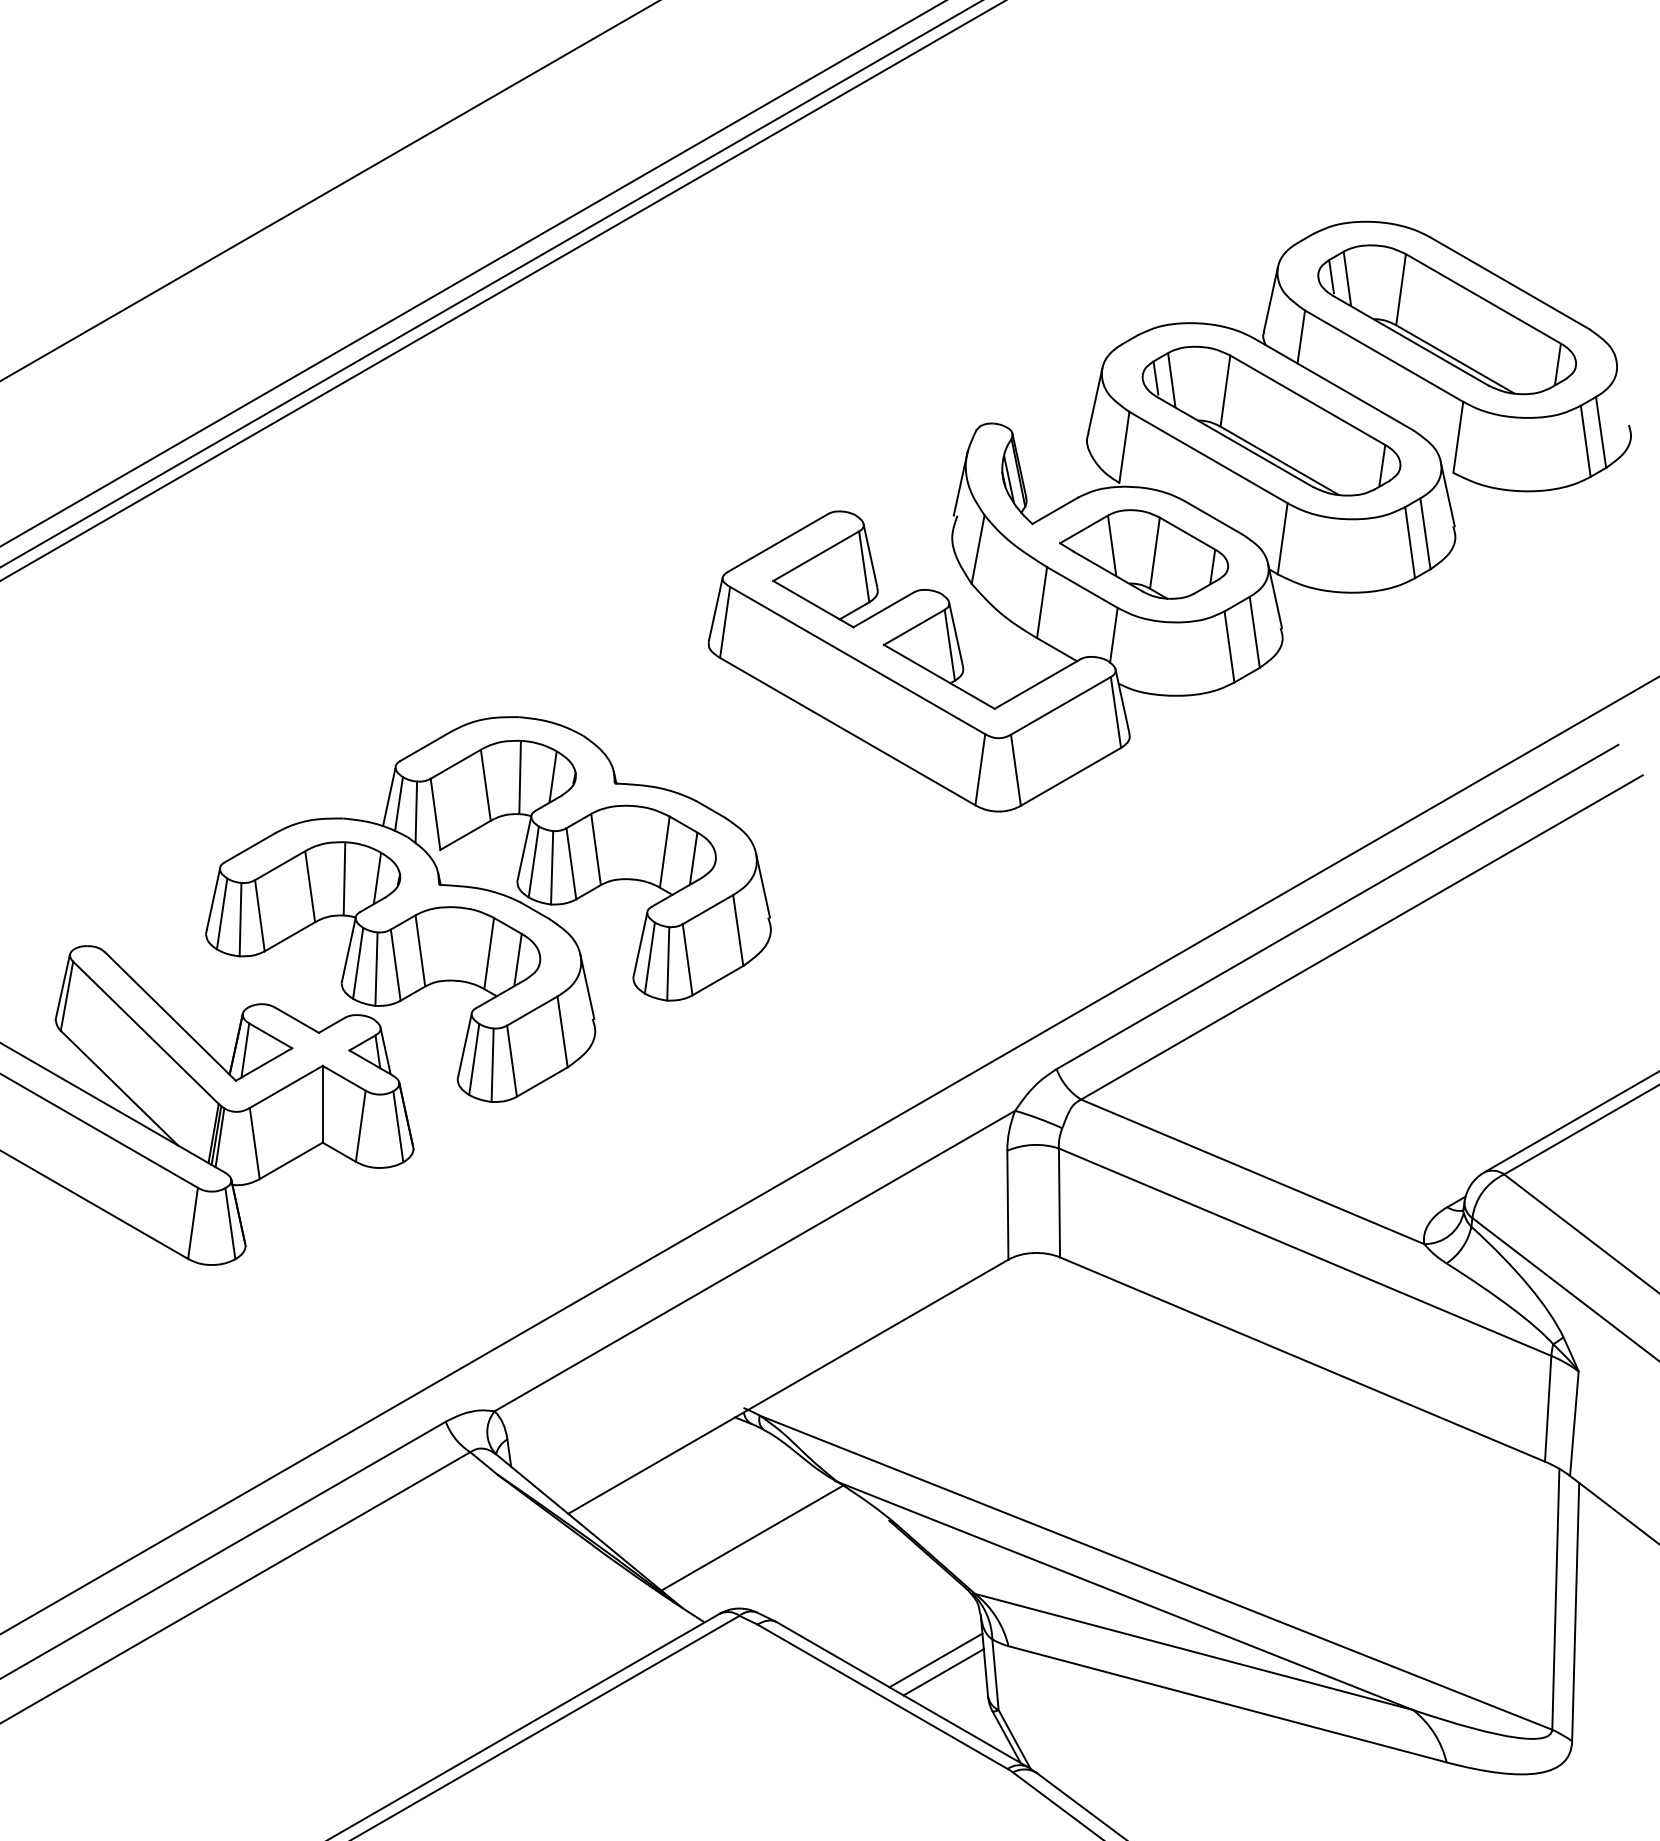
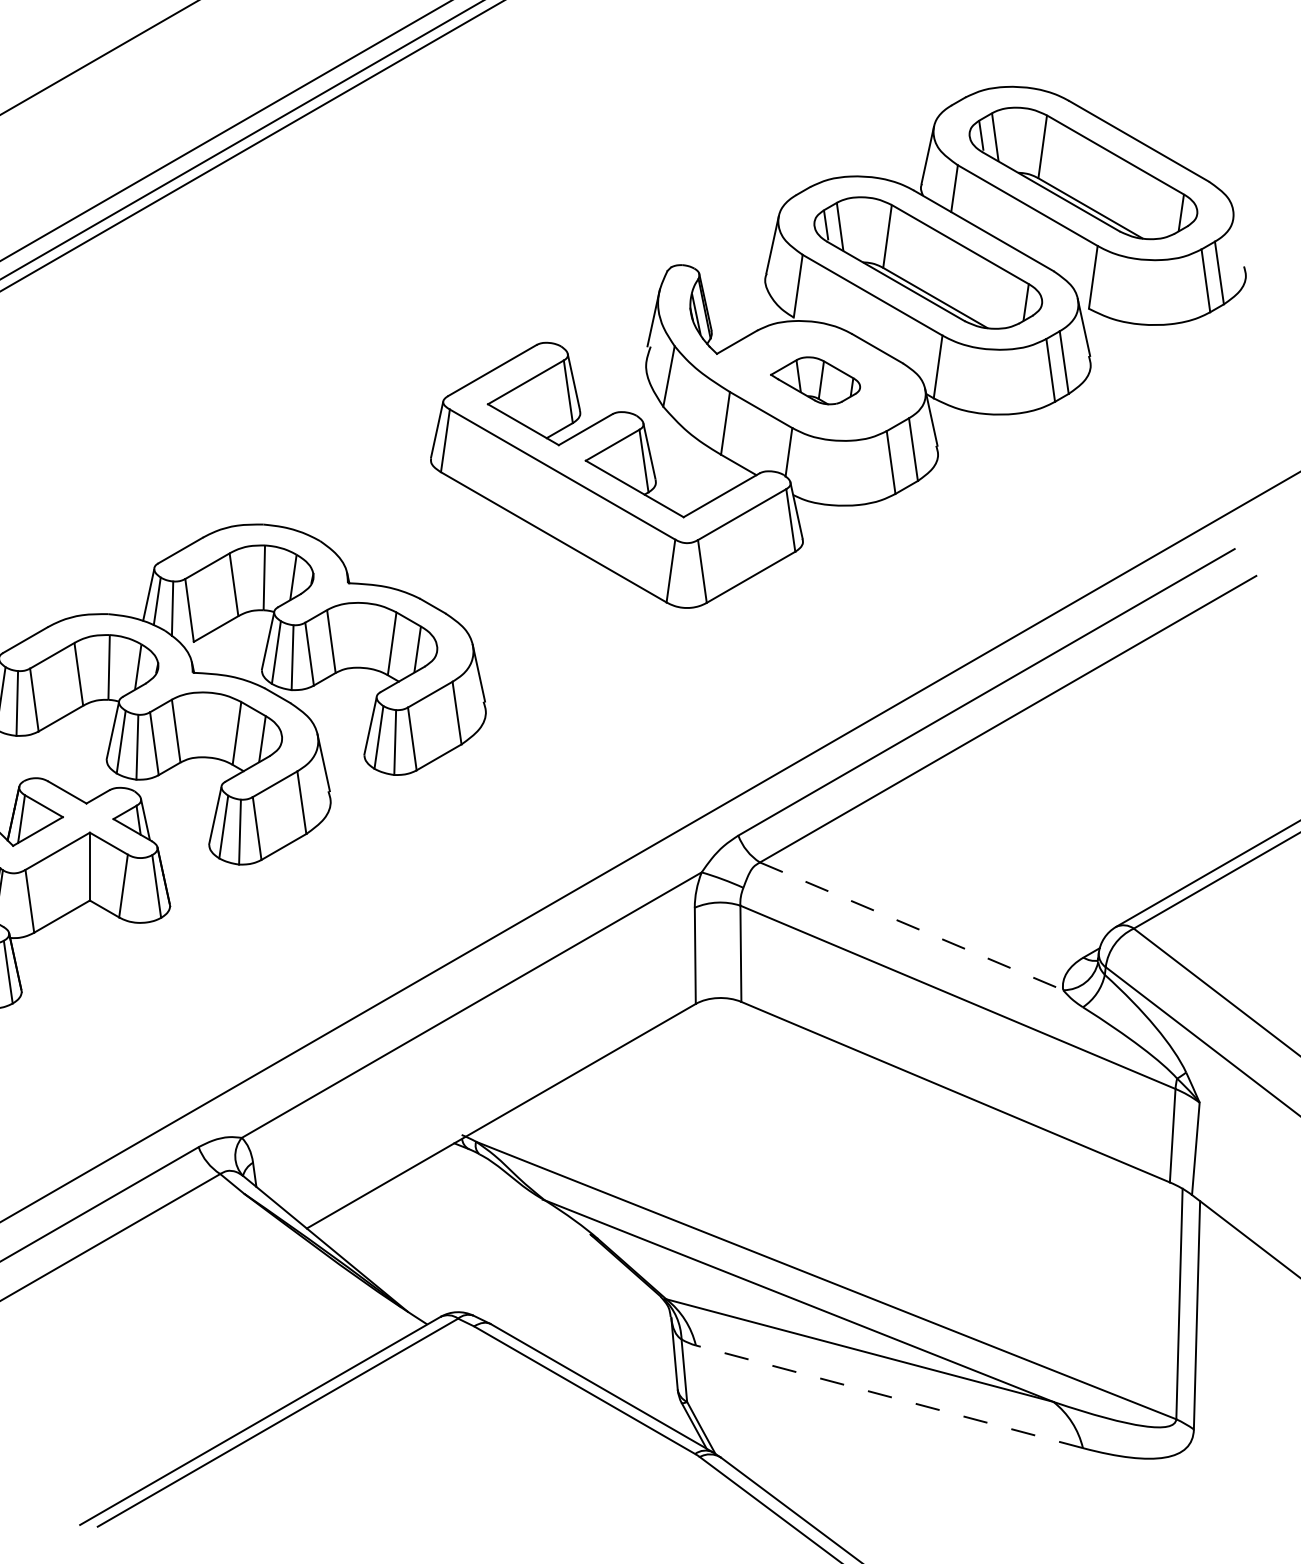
part: (1143, 554) -> (815, 380), size x0.6
line: (1253, 1172) -> (912, 926), solid -> dashed
line: (752, 1537) -> (469, 1249), removed
line: (935, 1660) -> (631, 1358), removed
line: (943, 1672) -> (638, 1368), removed
line: (1227, 1704) -> (889, 1396), solid -> dashed

